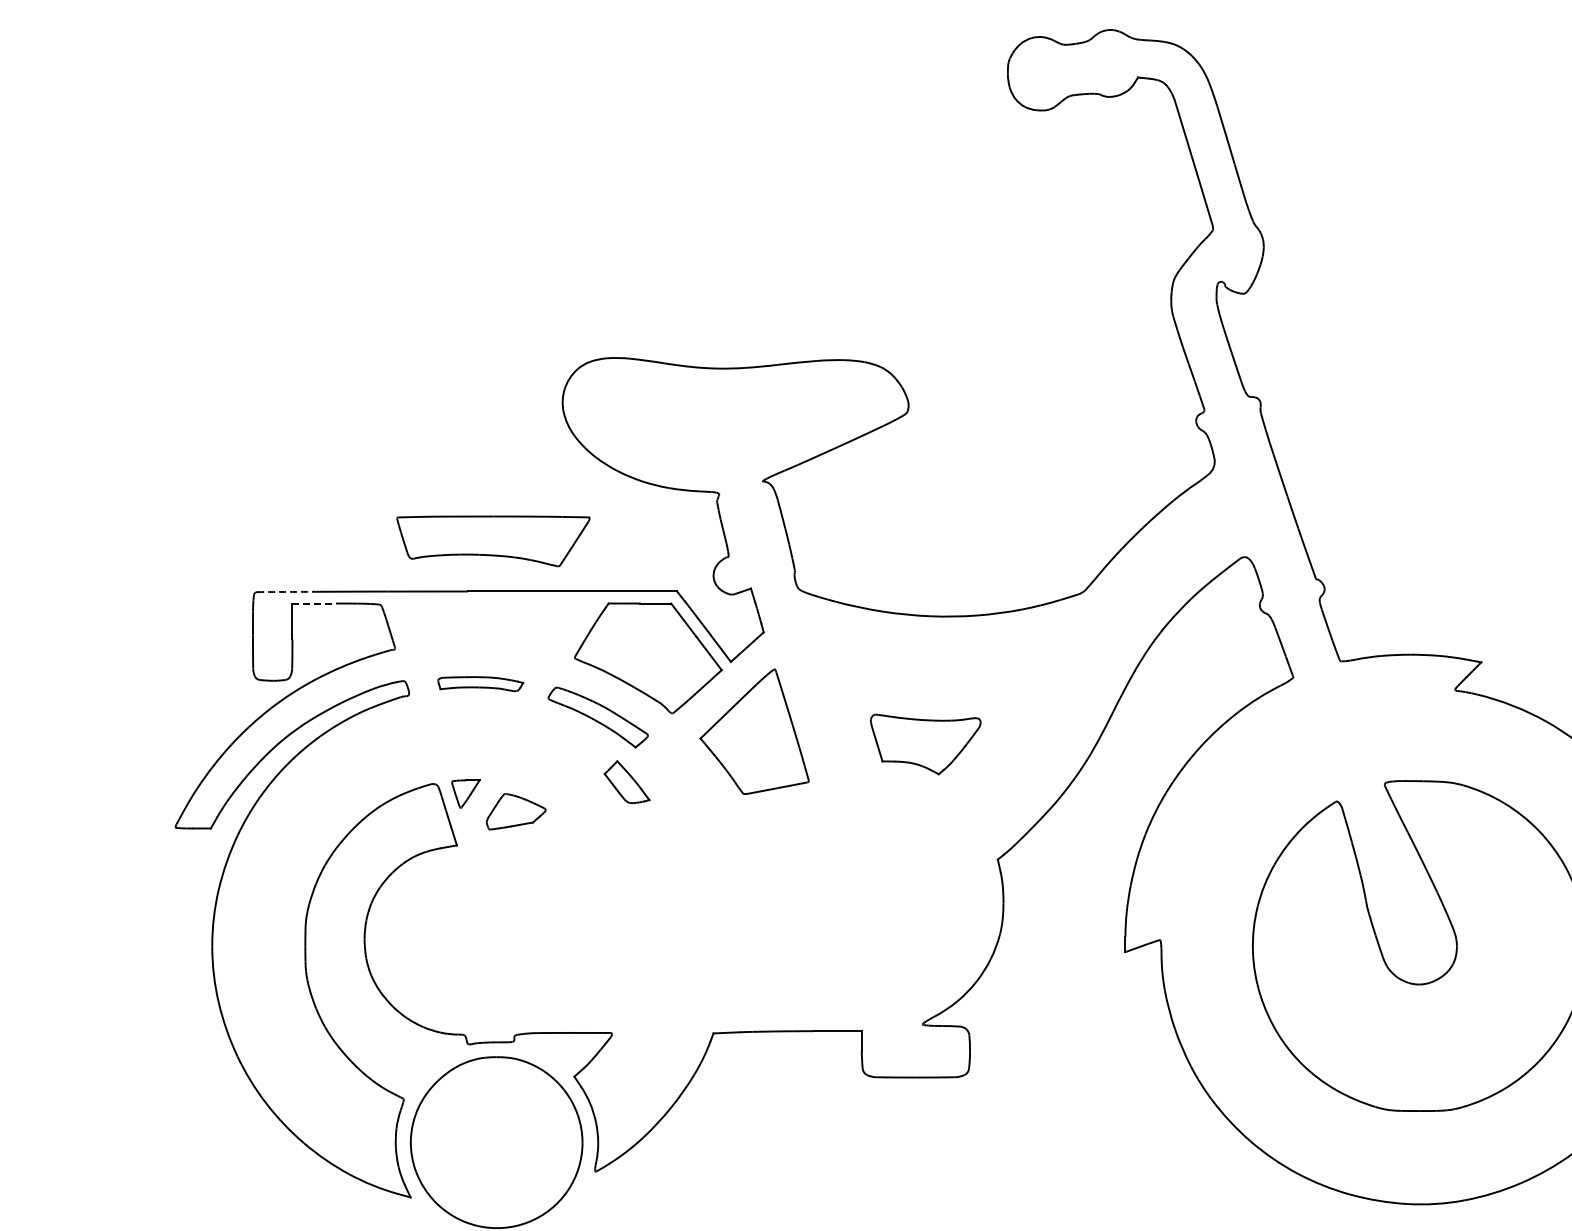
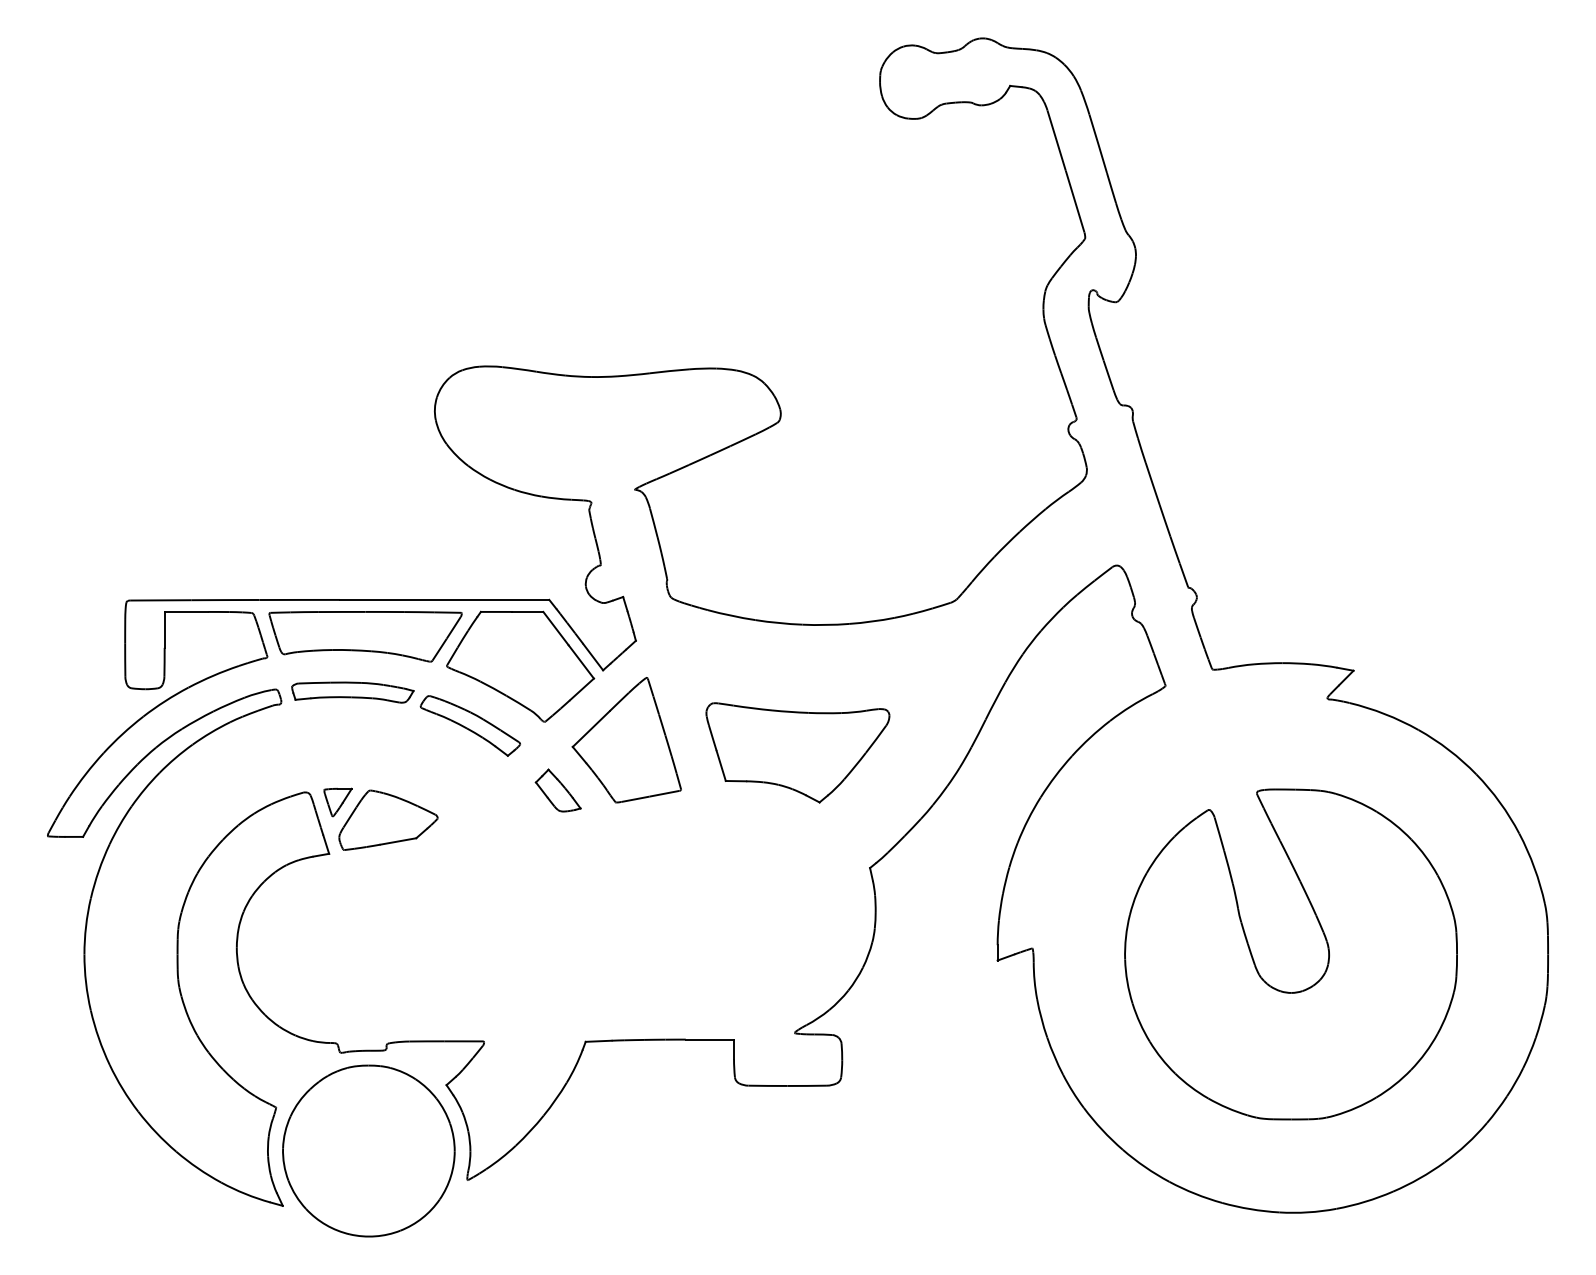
part: (493, 541) -> (365, 636), moved
arc: (288, 592) -> (160, 600), dashed -> solid
line: (314, 603) -> (186, 611), dashed -> solid
part: (480, 684) -> (352, 692), size x1.43
part: (925, 744) -> (797, 752), size x1.67
part: (626, 782) -> (557, 790), moved
part: (516, 811) -> (388, 819), size x1.67

